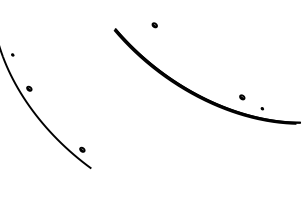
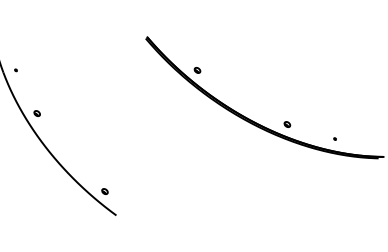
part: (154, 25) -> (197, 70), moved
part: (242, 97) -> (287, 124), moved

